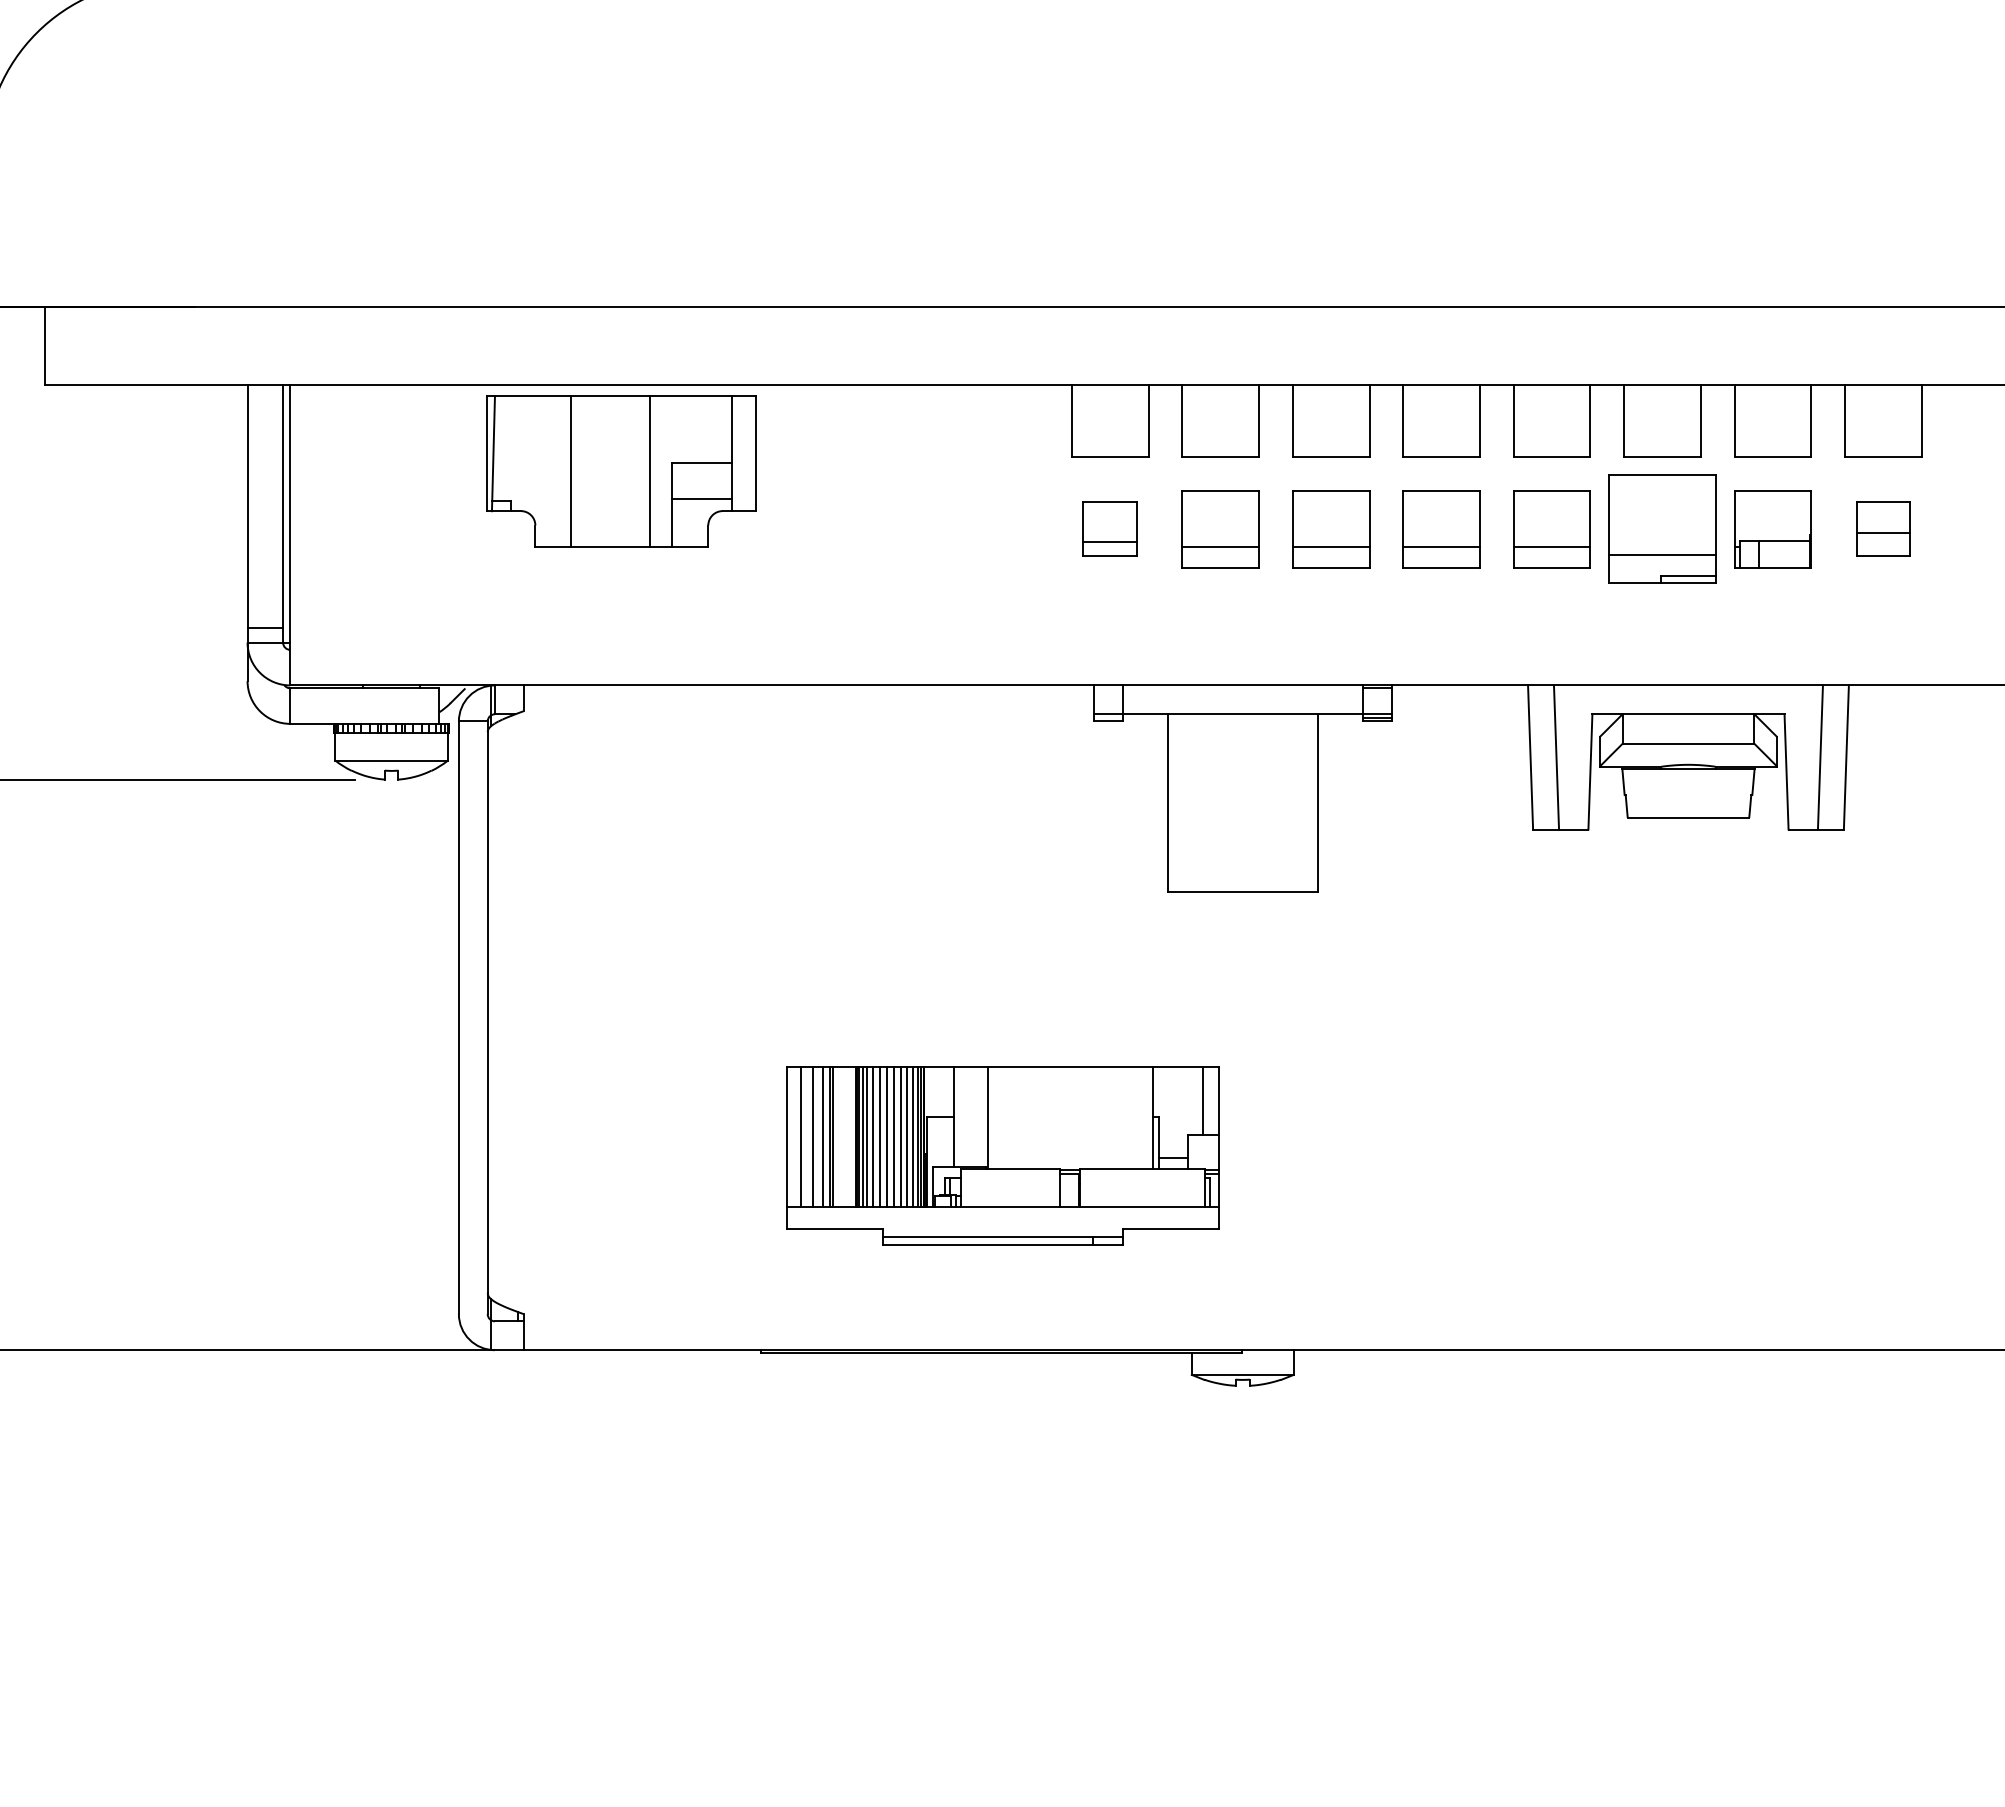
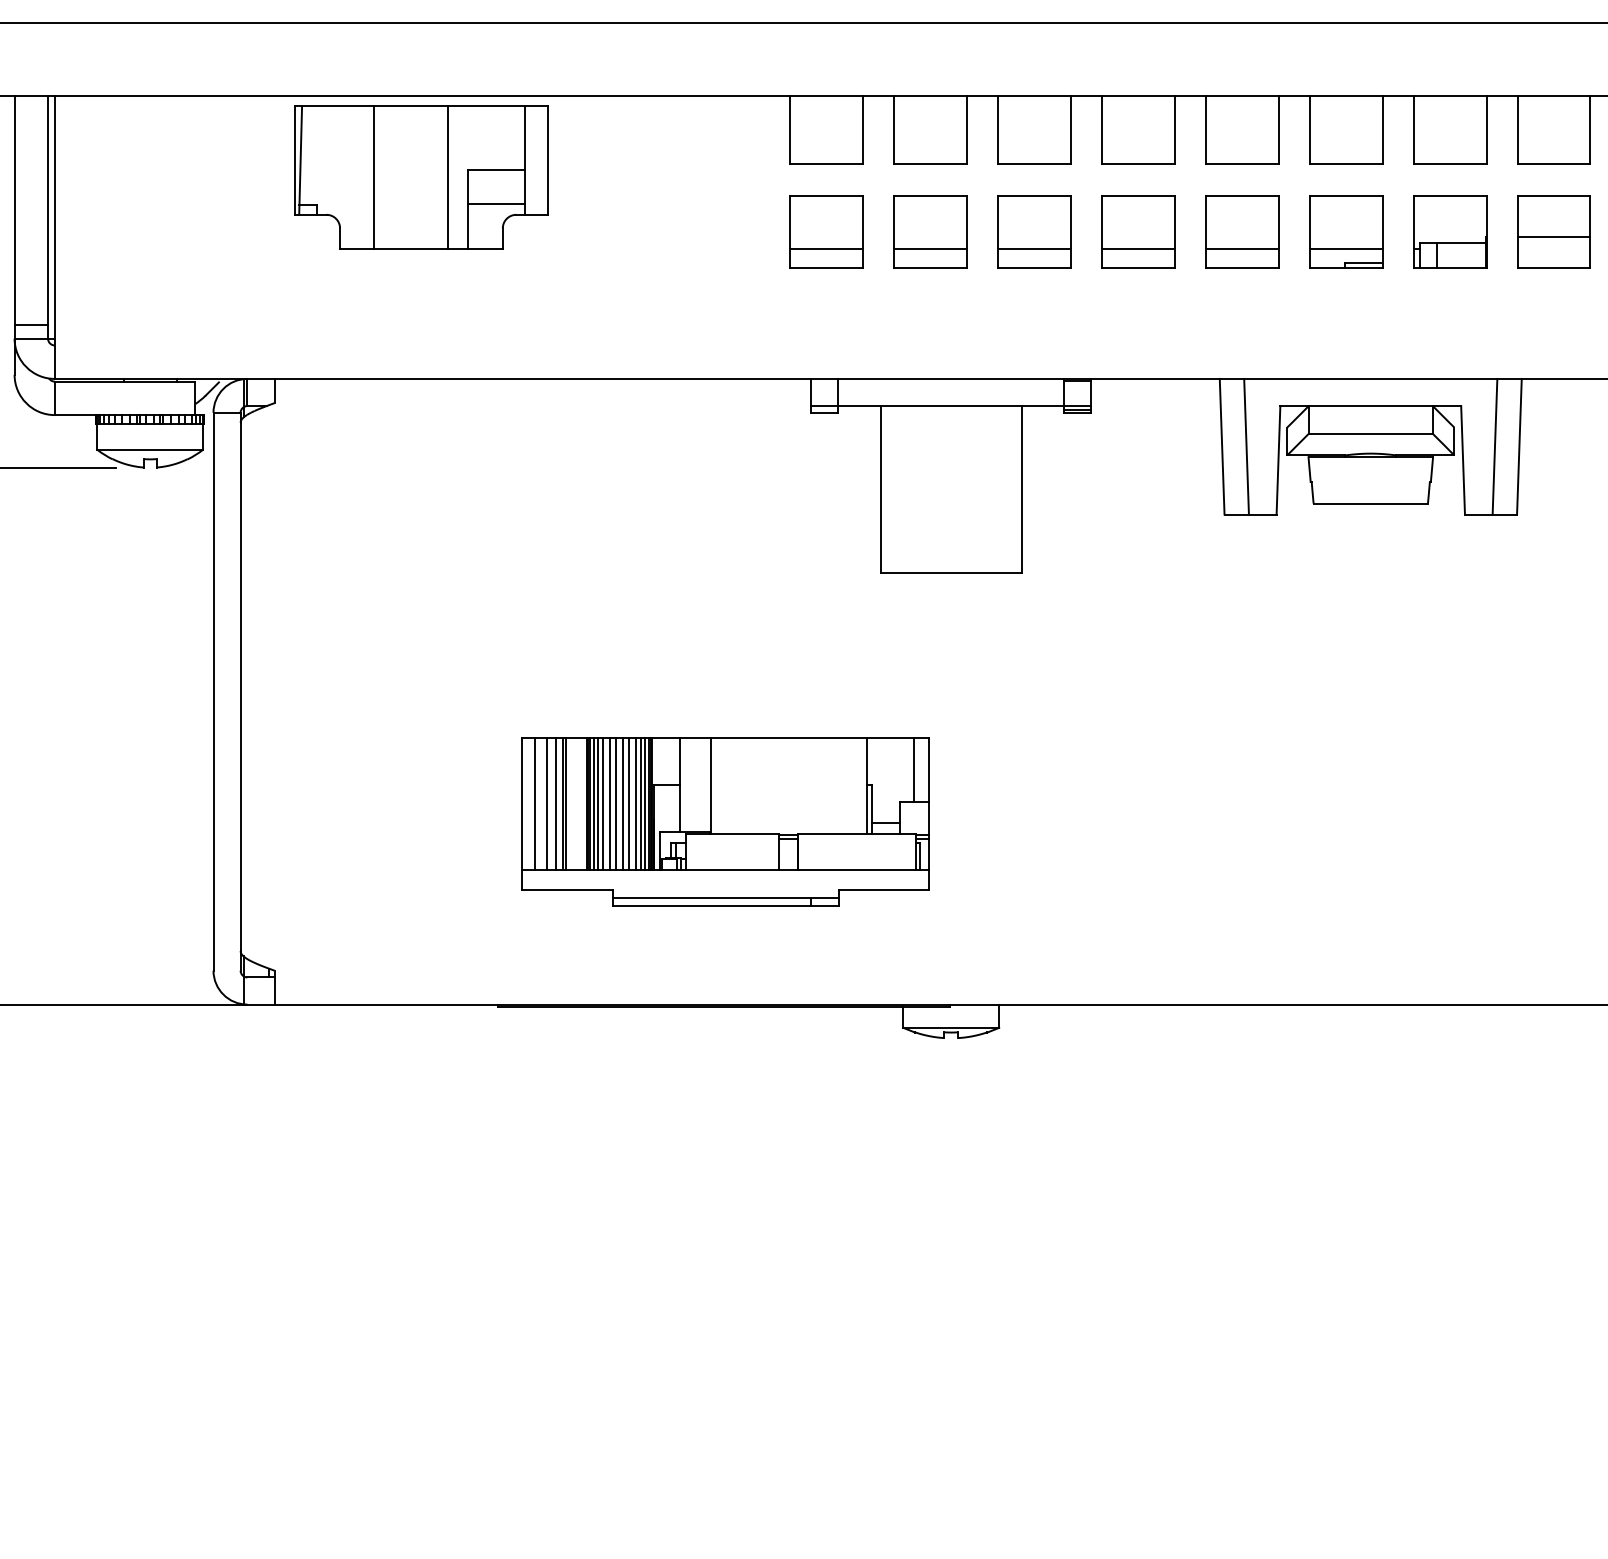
part: (621, 471) -> (421, 177), moved
part: (1110, 529) -> (826, 232), size x1.43
part: (1662, 529) -> (1346, 232), size x0.71
part: (1883, 529) -> (1554, 232), size x1.43

